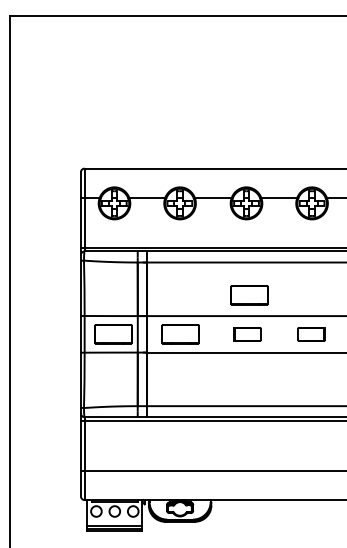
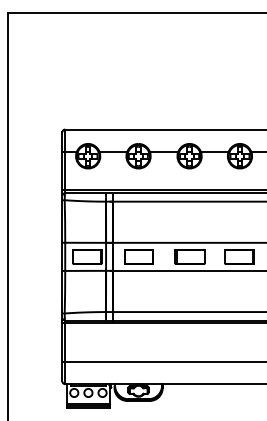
part: (249, 295) -> (191, 227), removed
part: (247, 334) -> (190, 256), size x1.43
part: (311, 334) -> (239, 256), size x1.43

